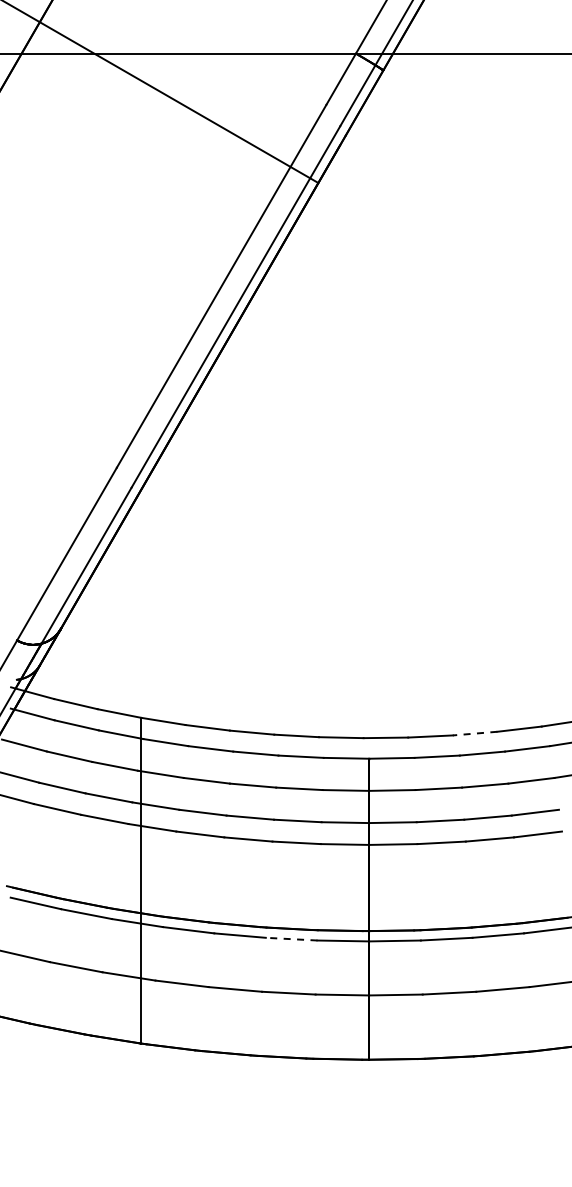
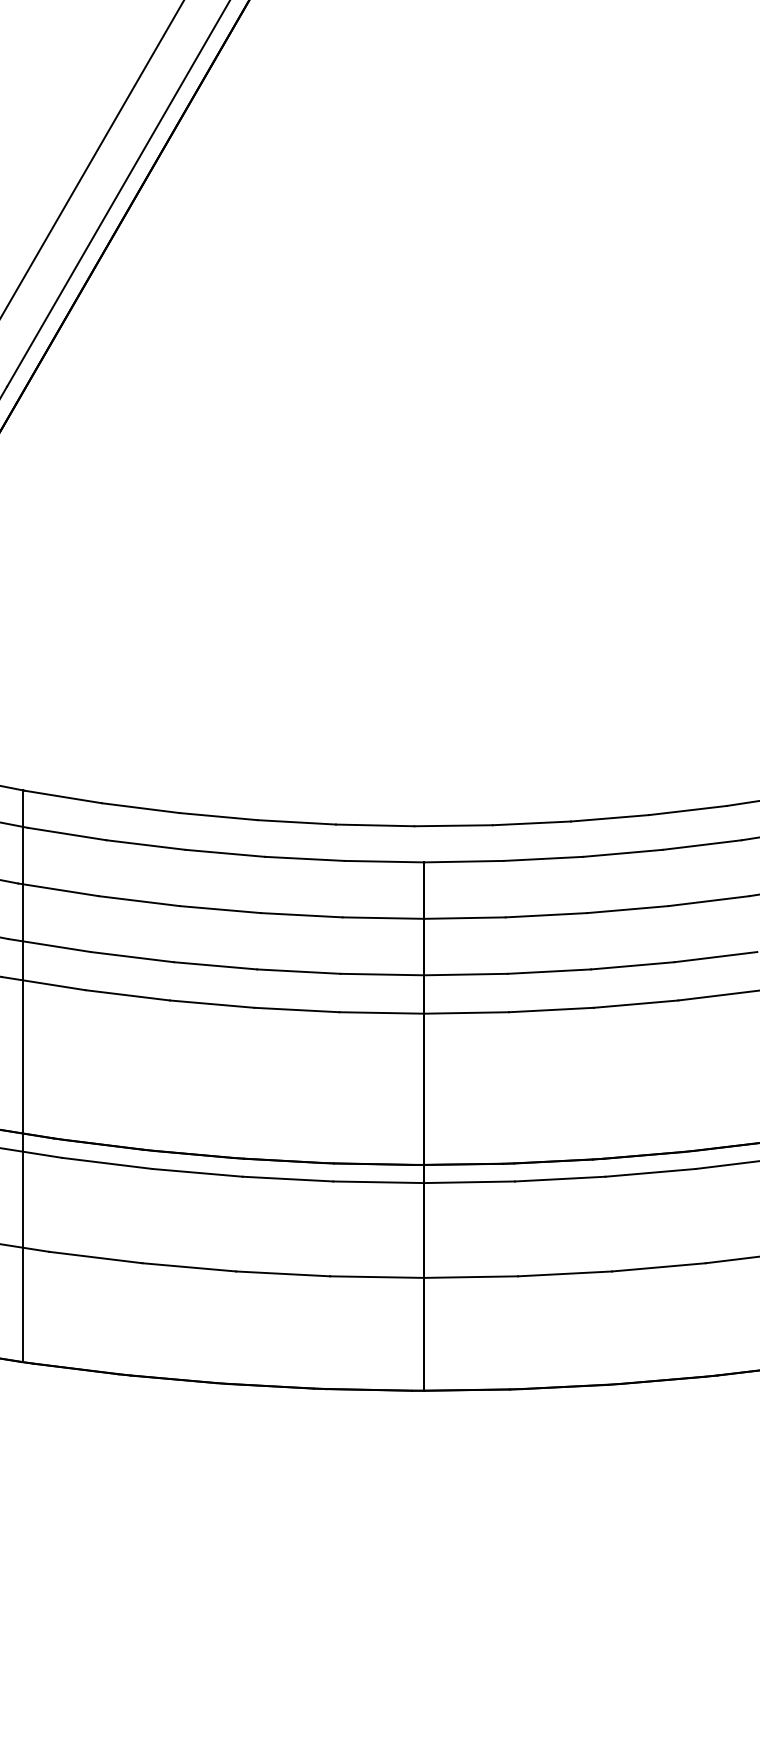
line: (474, 733) -> (609, 818), dashed -> solid
line: (291, 939) -> (287, 1179), dashed -> solid

